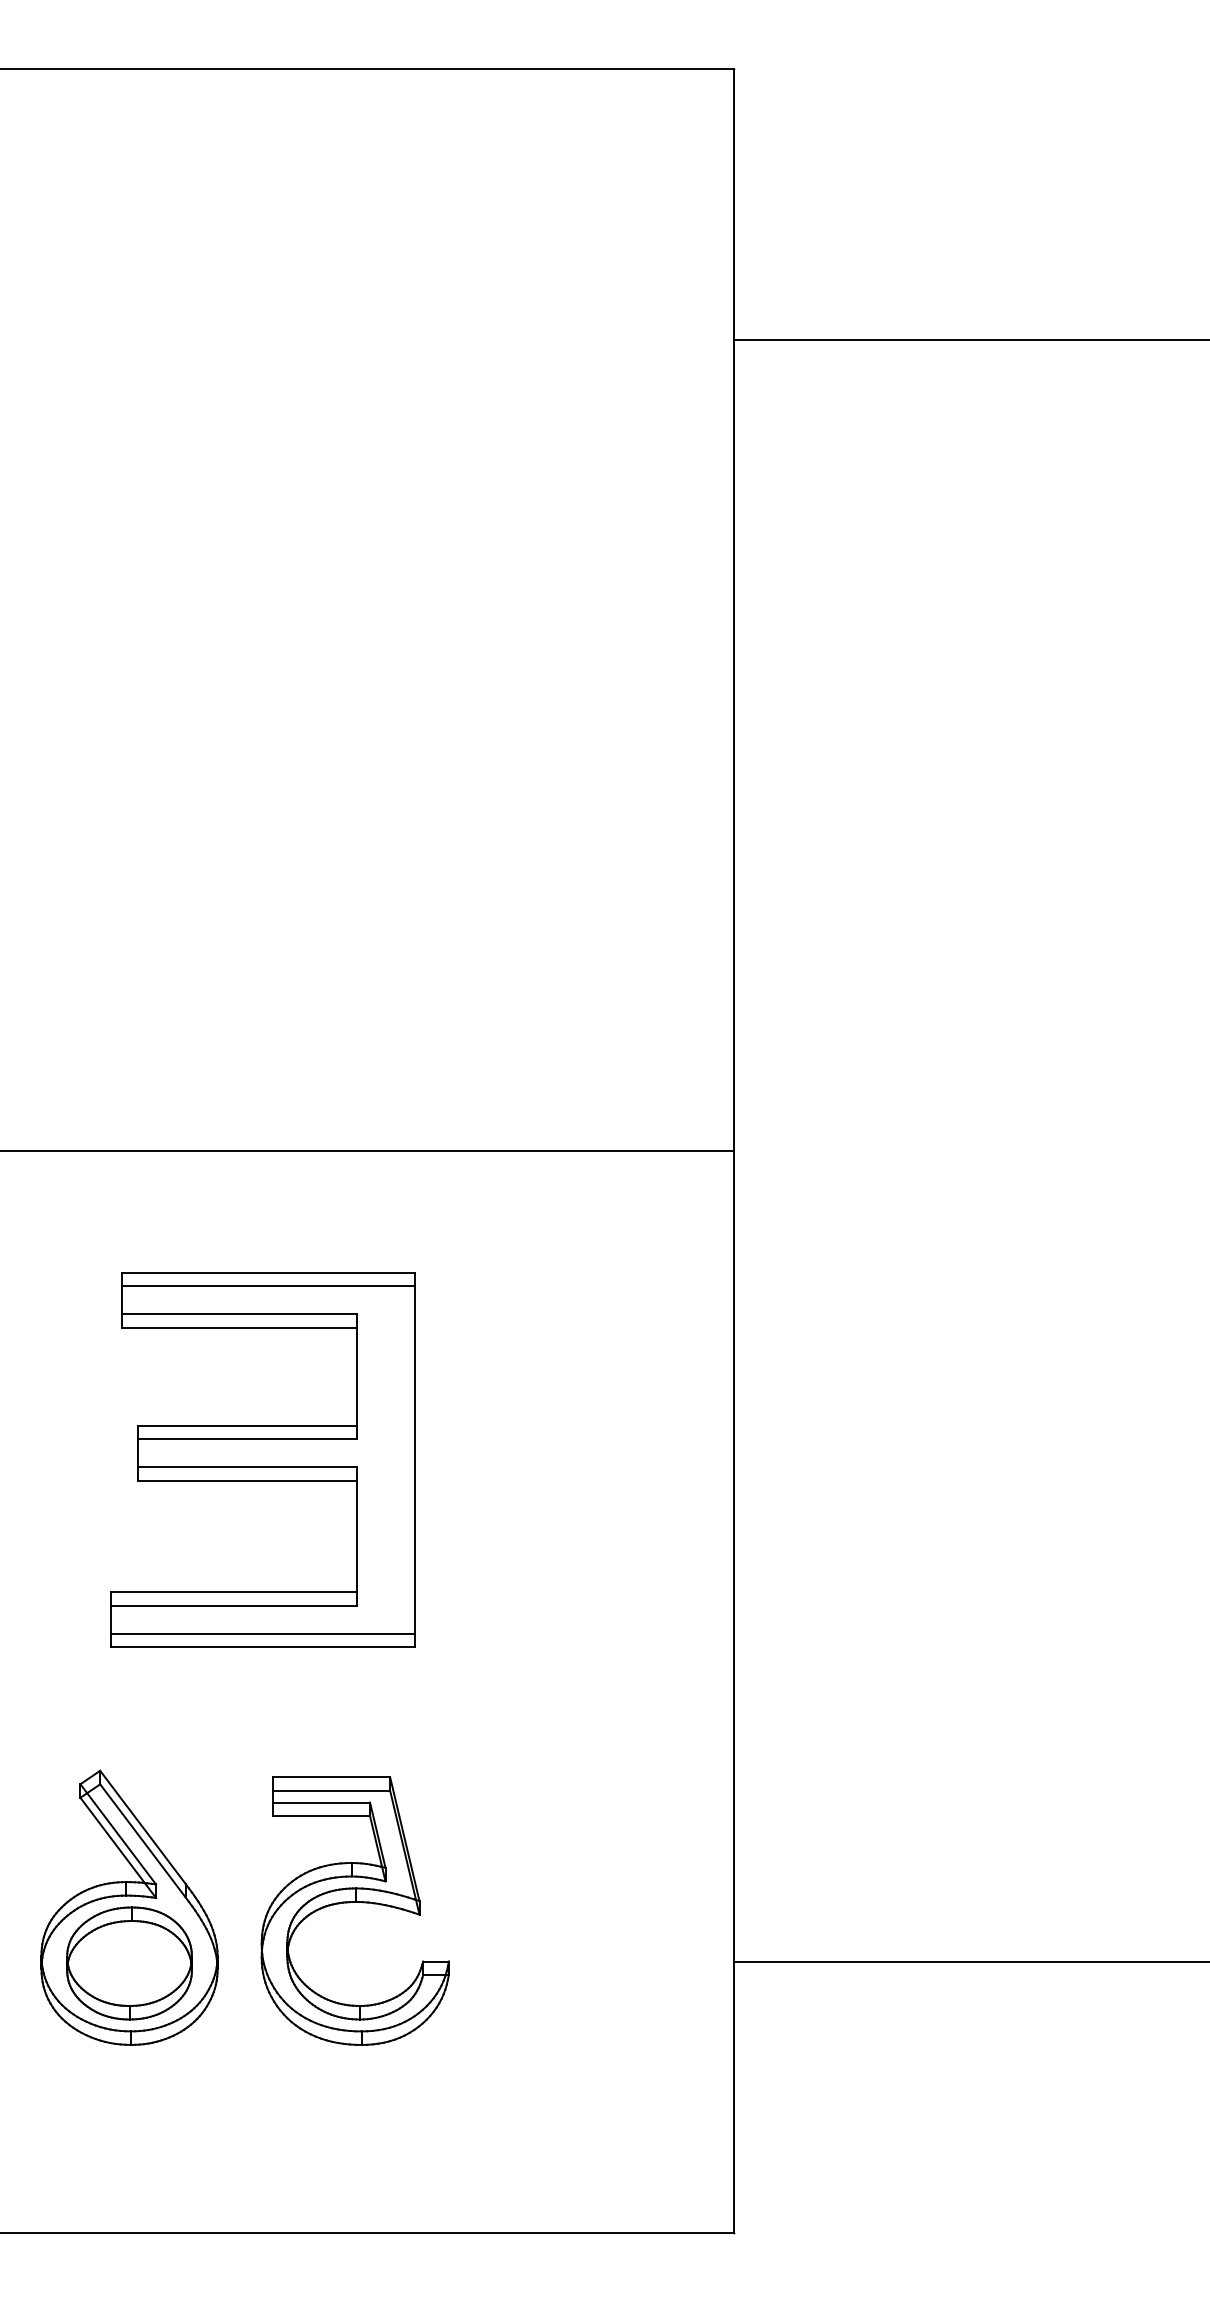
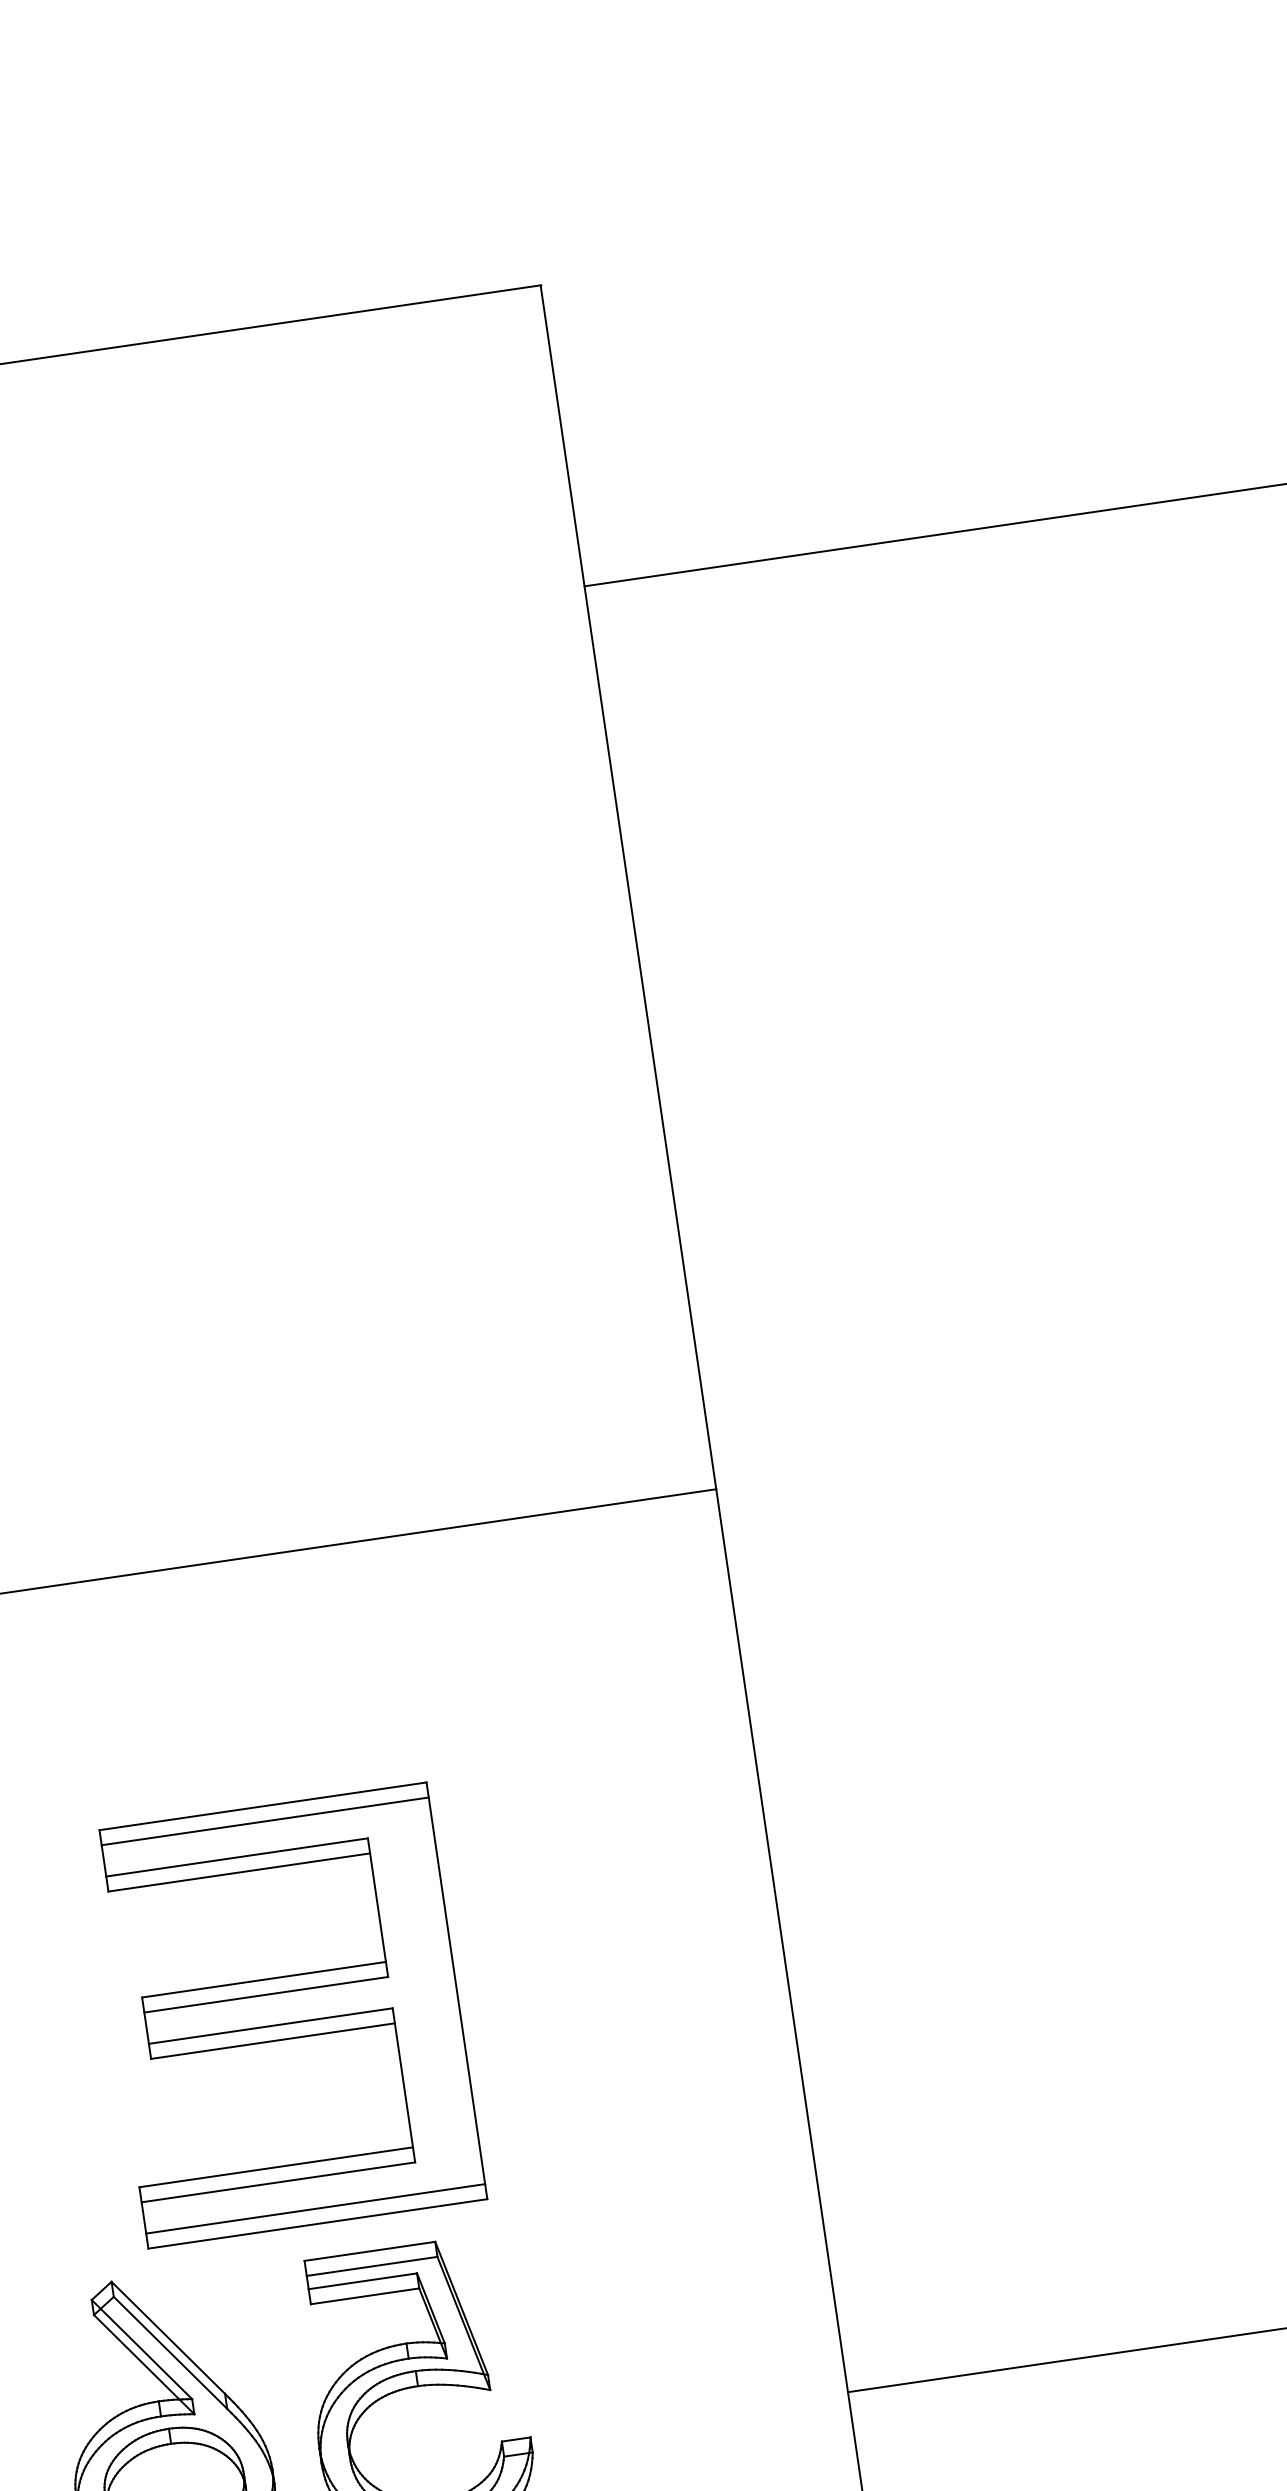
part: (262, 1459) -> (286, 2015), moved

